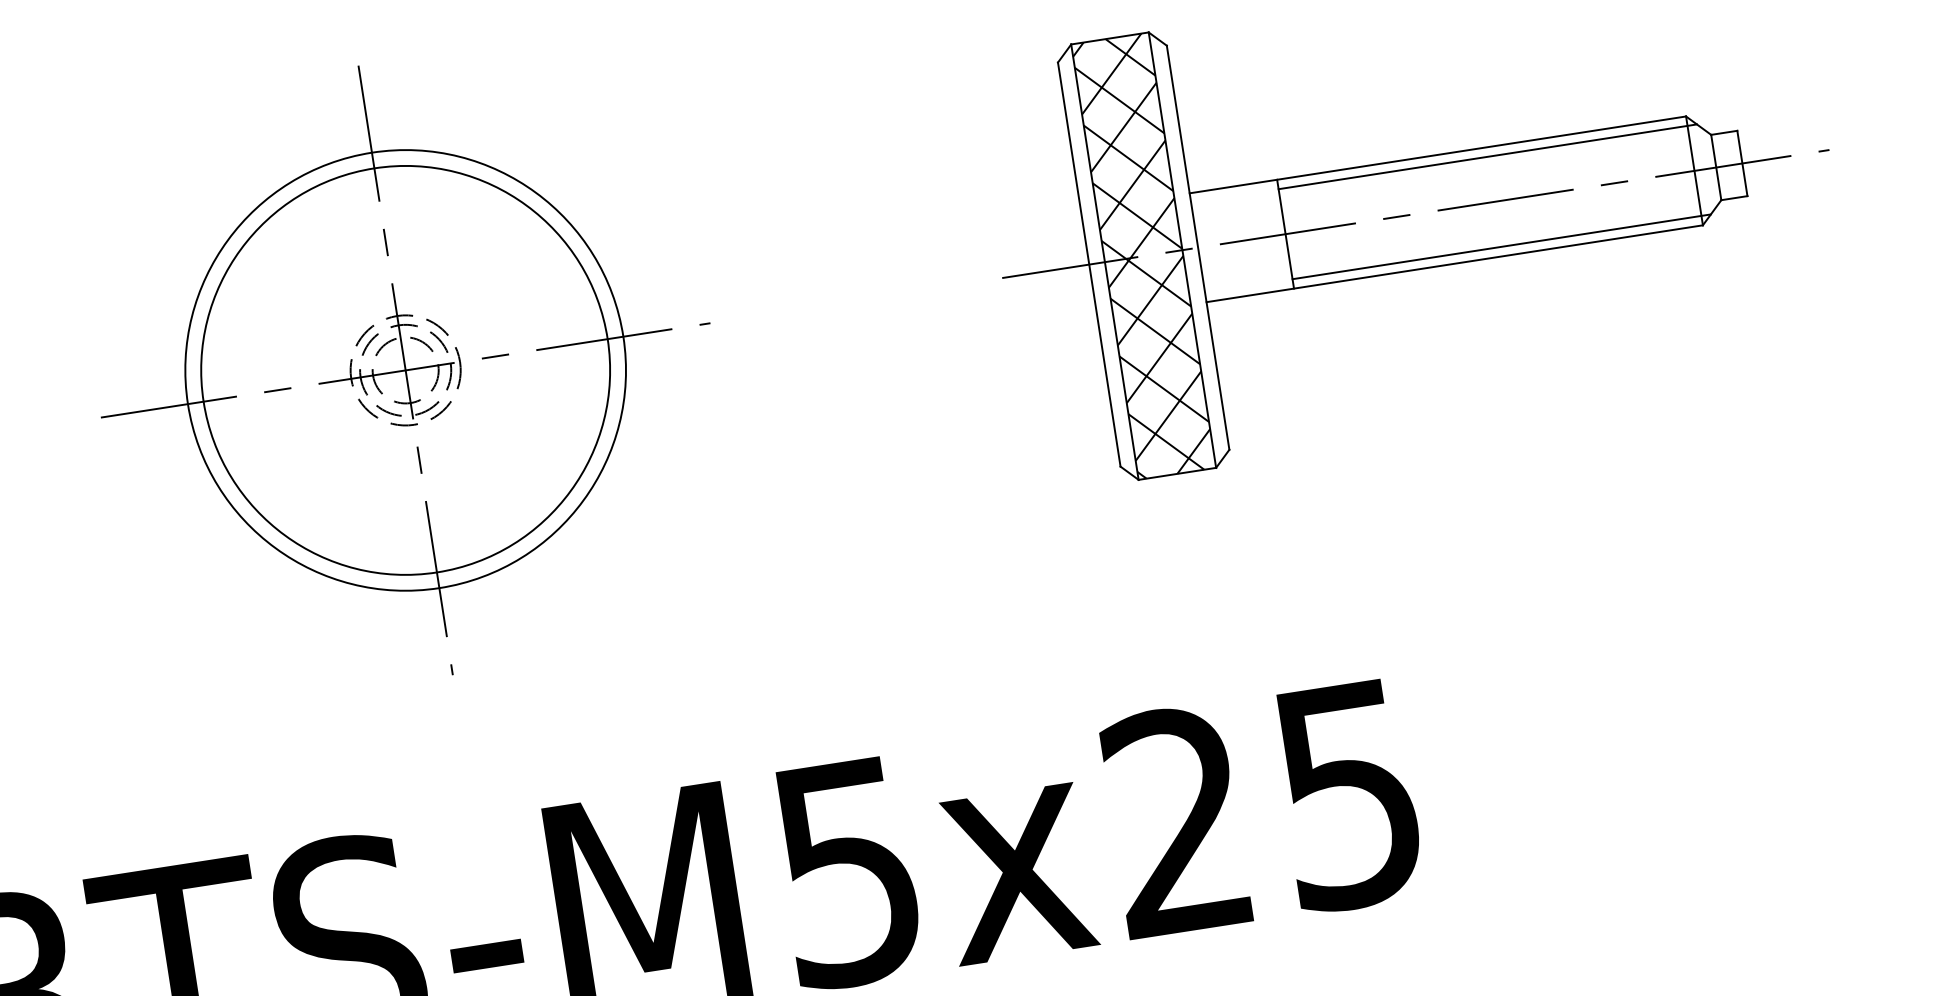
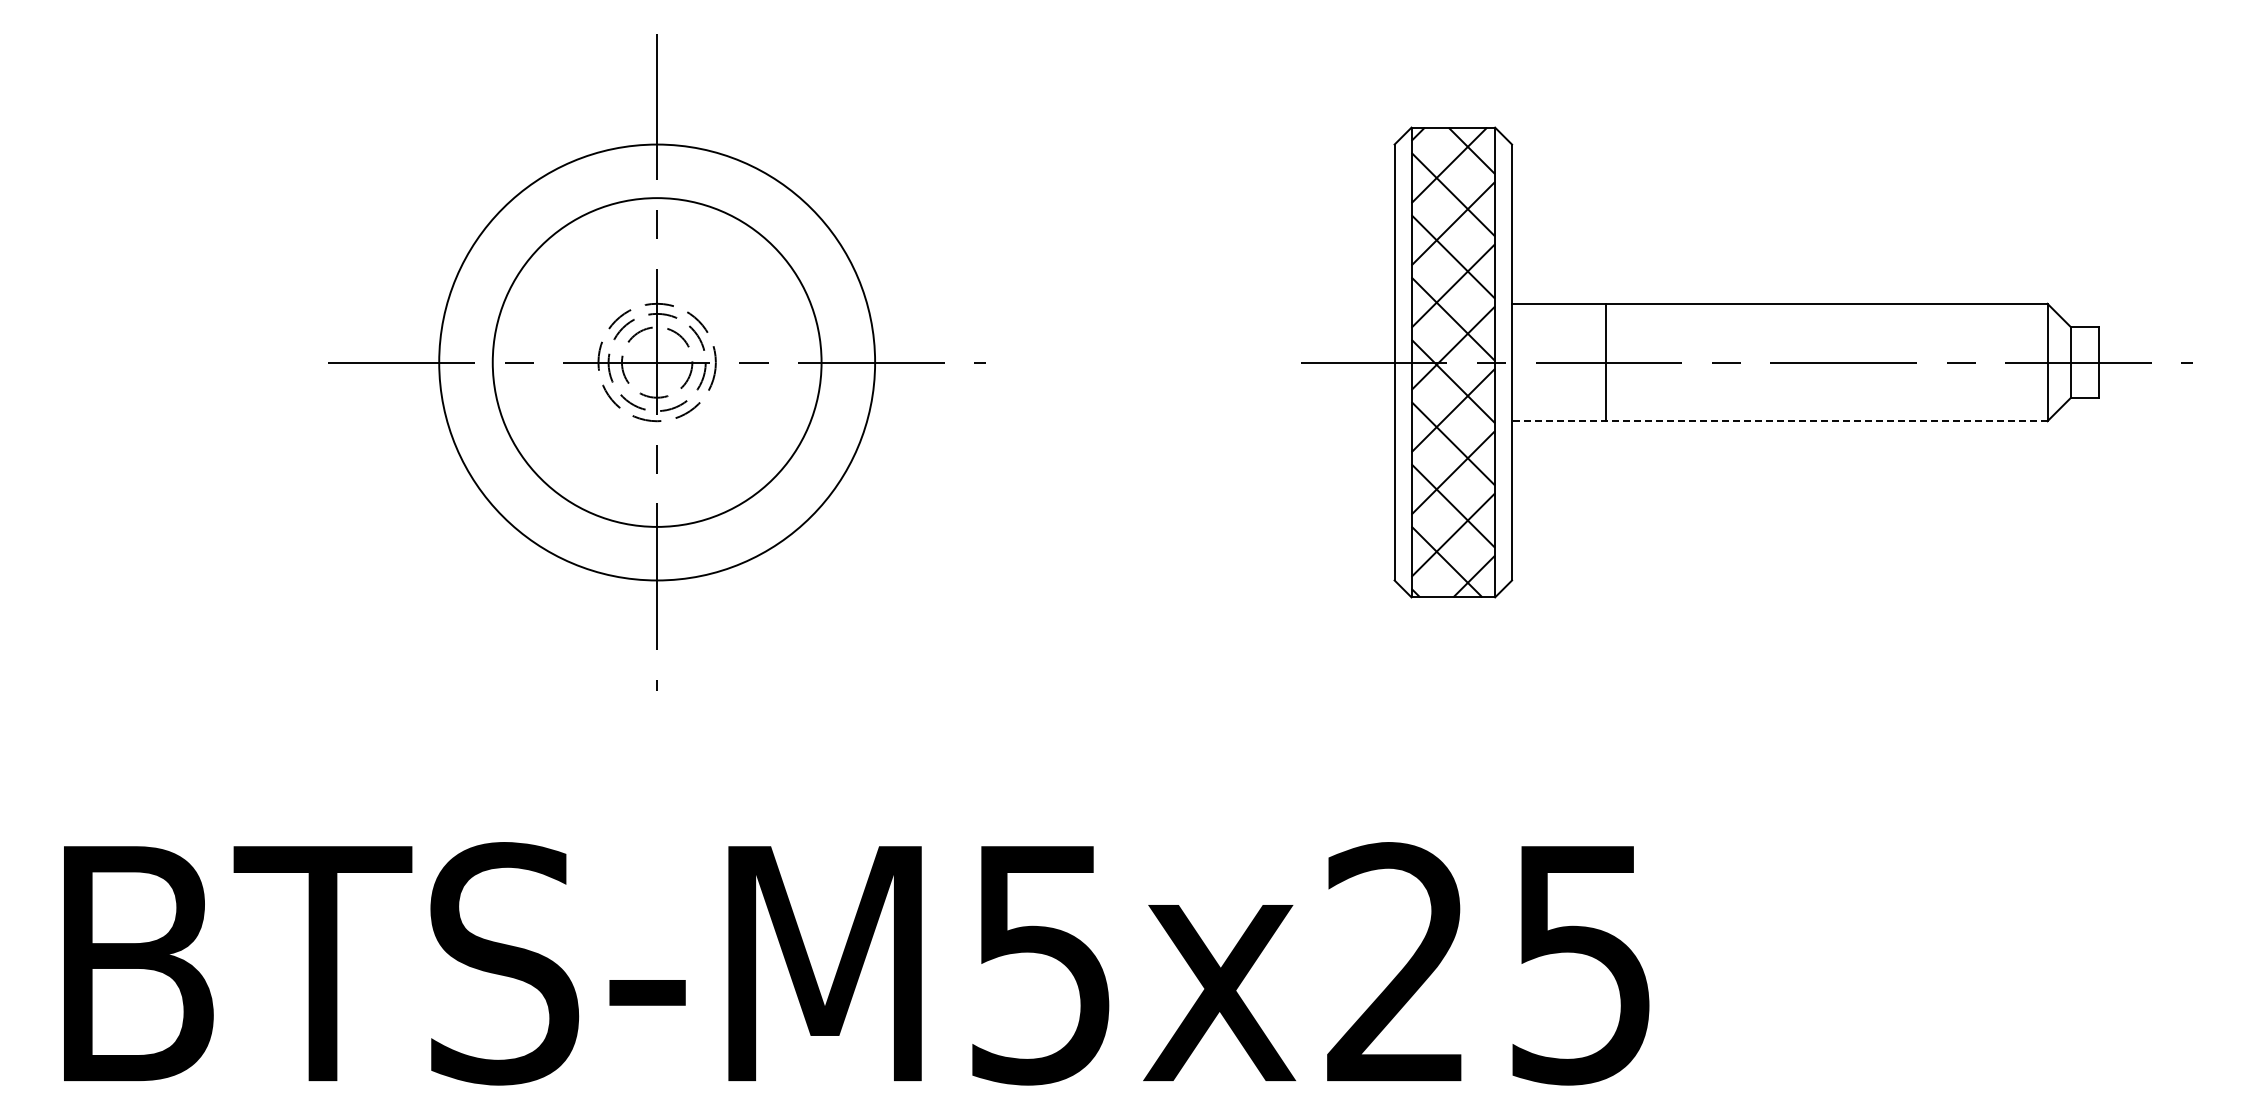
line: (1487, 156) -> (1831, 313), removed
line: (1501, 247) -> (1831, 411), removed
line: (1454, 264) -> (1779, 421), solid -> dashed
circle: (405, 370) -> (657, 362), size x0.7

